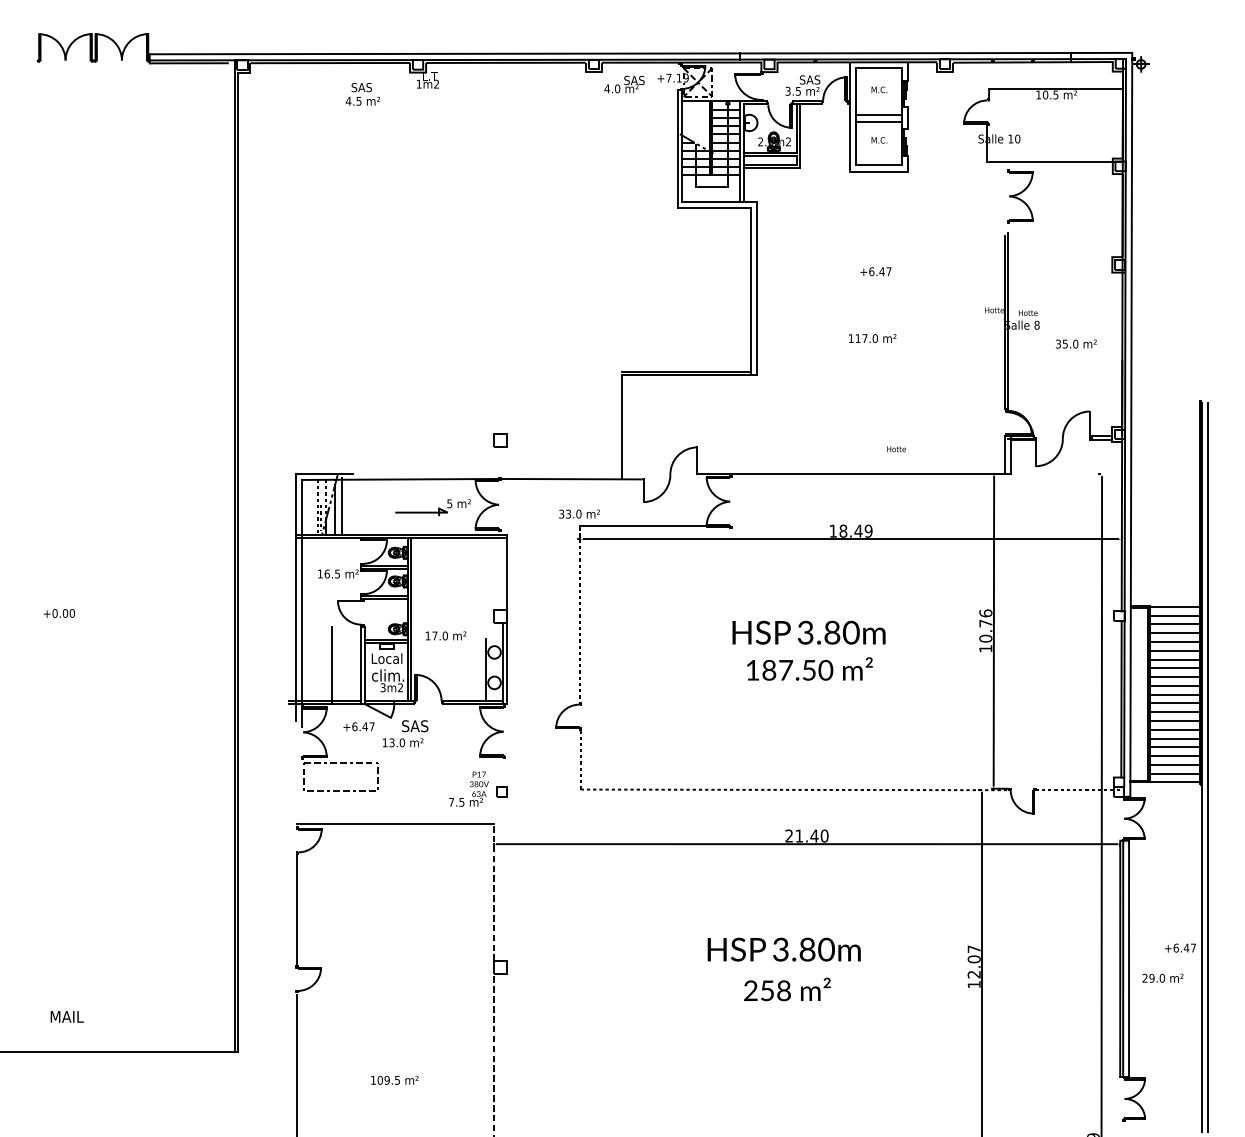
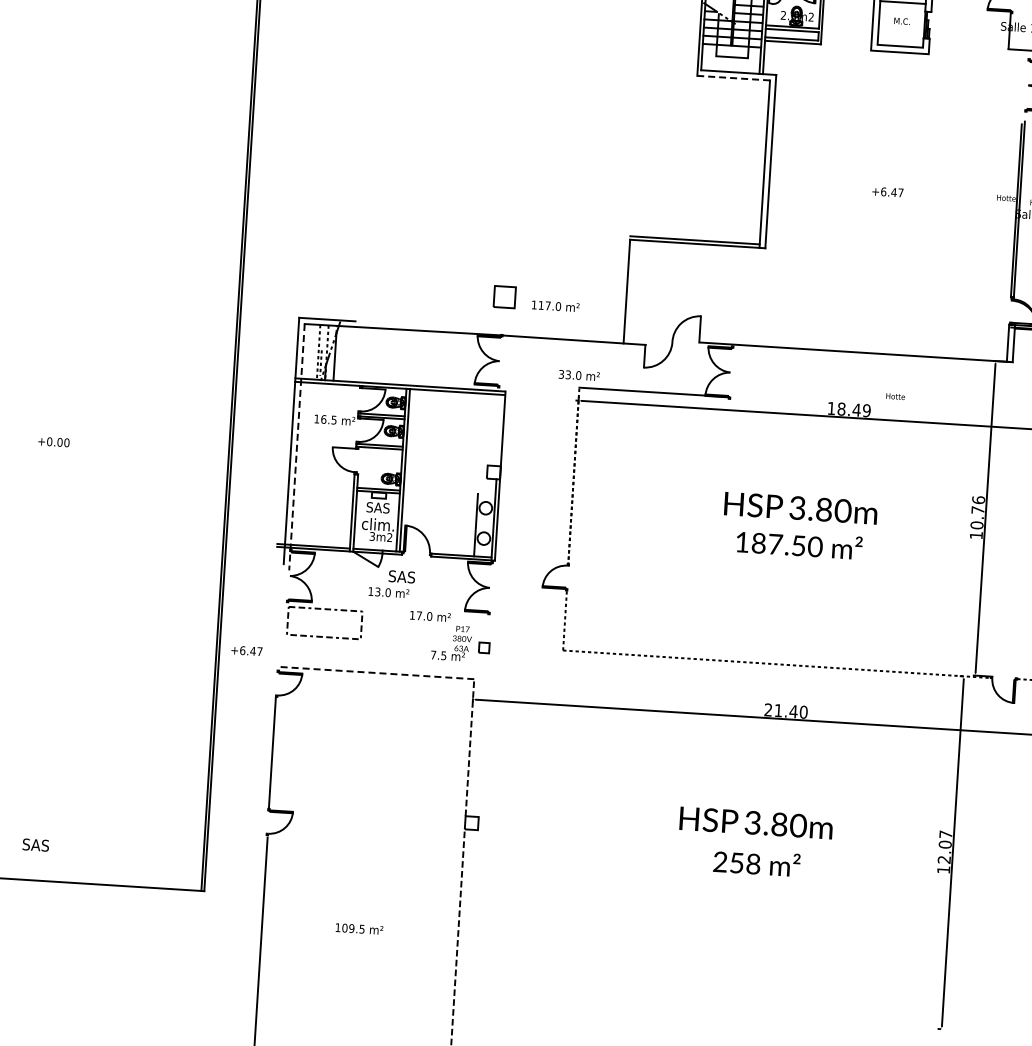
line: (714, 207) -> (733, 77), solid -> dashed
text: (875, 271) -> (887, 191), moved
text: (872, 338) -> (555, 306), moved
part: (500, 440) -> (505, 297), size x1.6
text: (896, 449) -> (895, 396), moved
line: (342, 506) -> (343, 353), removed
part: (432, 507) -> (433, 359), removed
line: (302, 603) -> (297, 447), solid -> dashed
text: (445, 635) -> (429, 616), moved
text: (386, 658) -> (377, 507), Local -> SAS
line: (332, 665) -> (323, 511), removed
text: (358, 726) -> (246, 650), moved
line: (394, 823) -> (375, 672), solid -> dashed
text: (66, 1016) -> (35, 844), MAIL -> SAS

